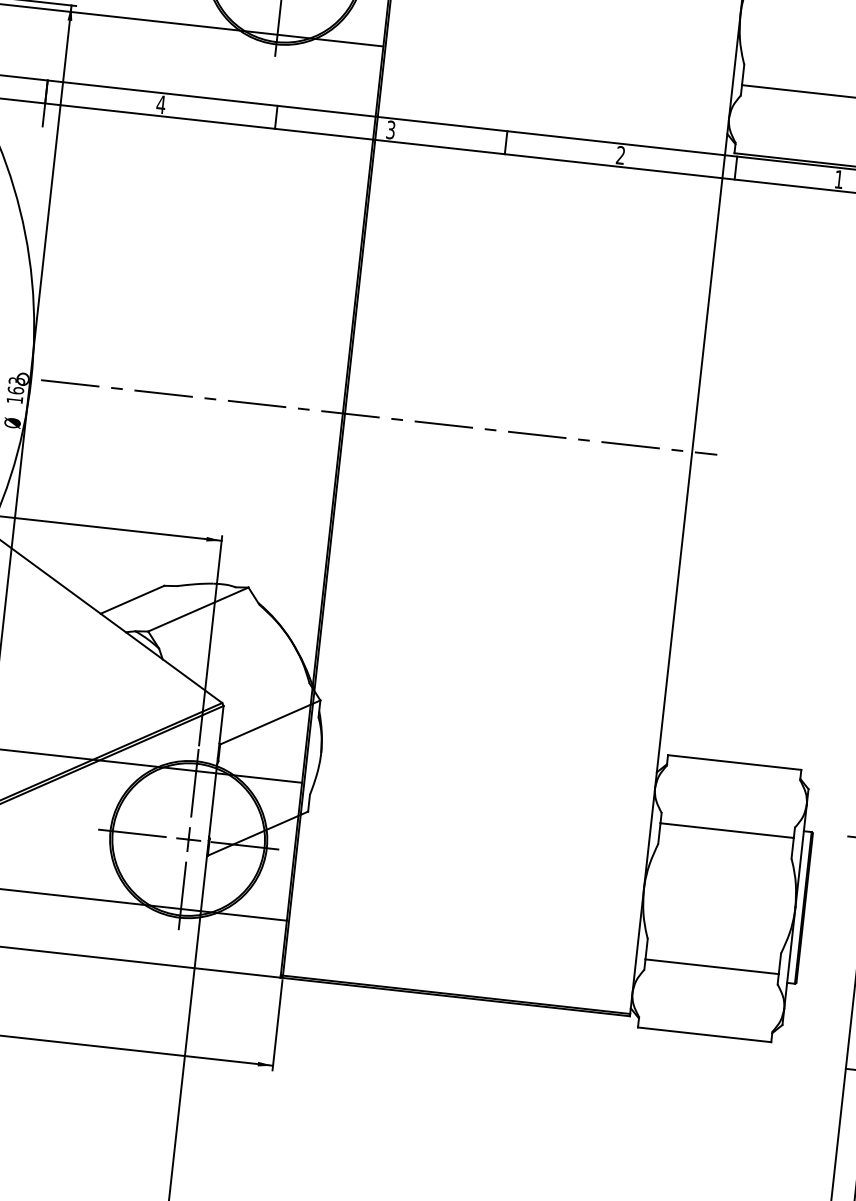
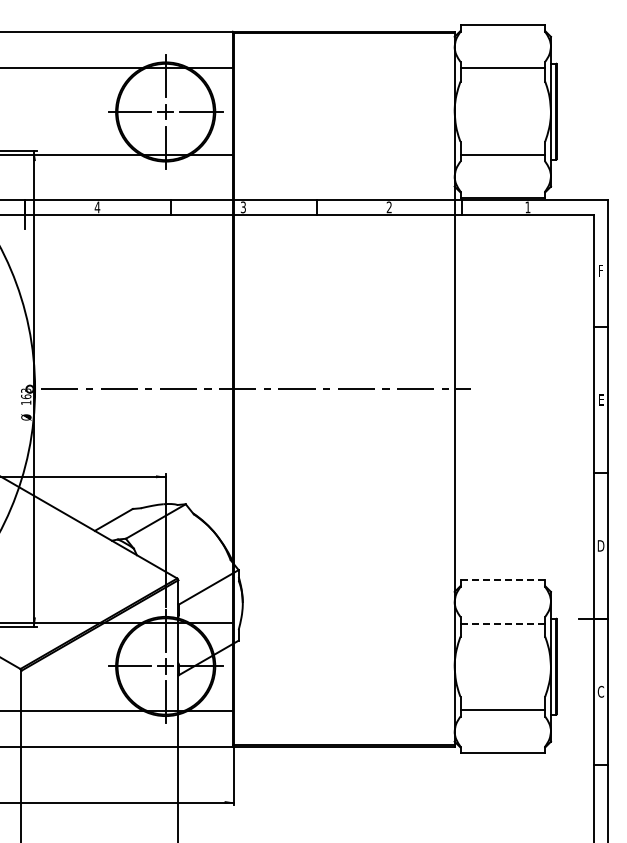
line: (735, 762) -> (503, 580), solid -> dashed
line: (728, 830) -> (503, 623), solid -> dashed

